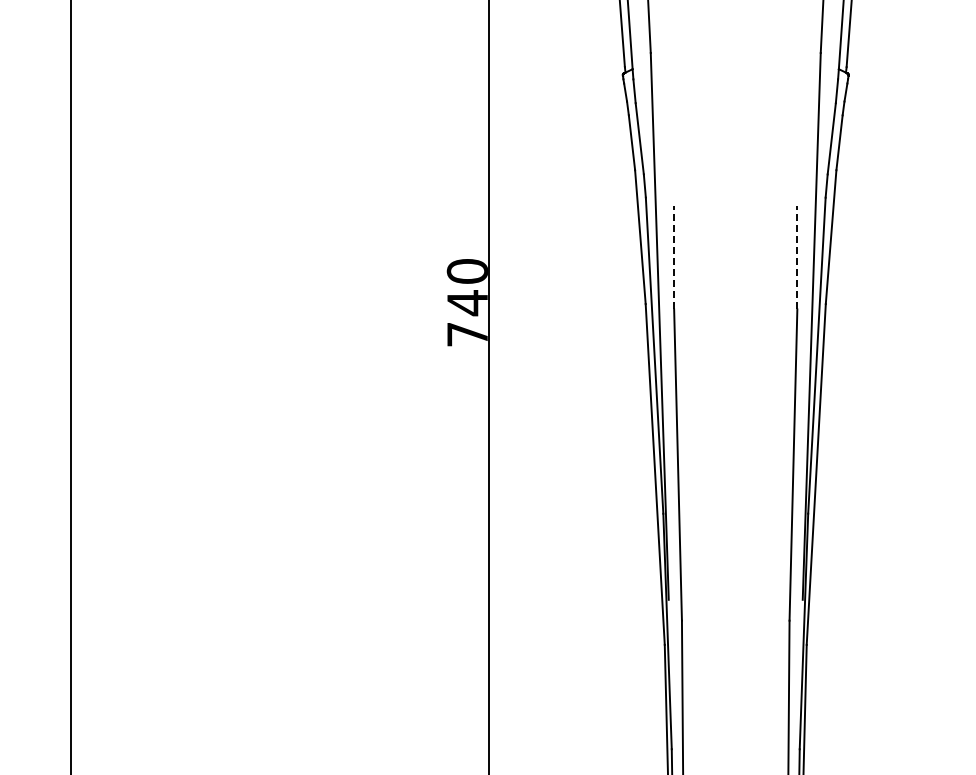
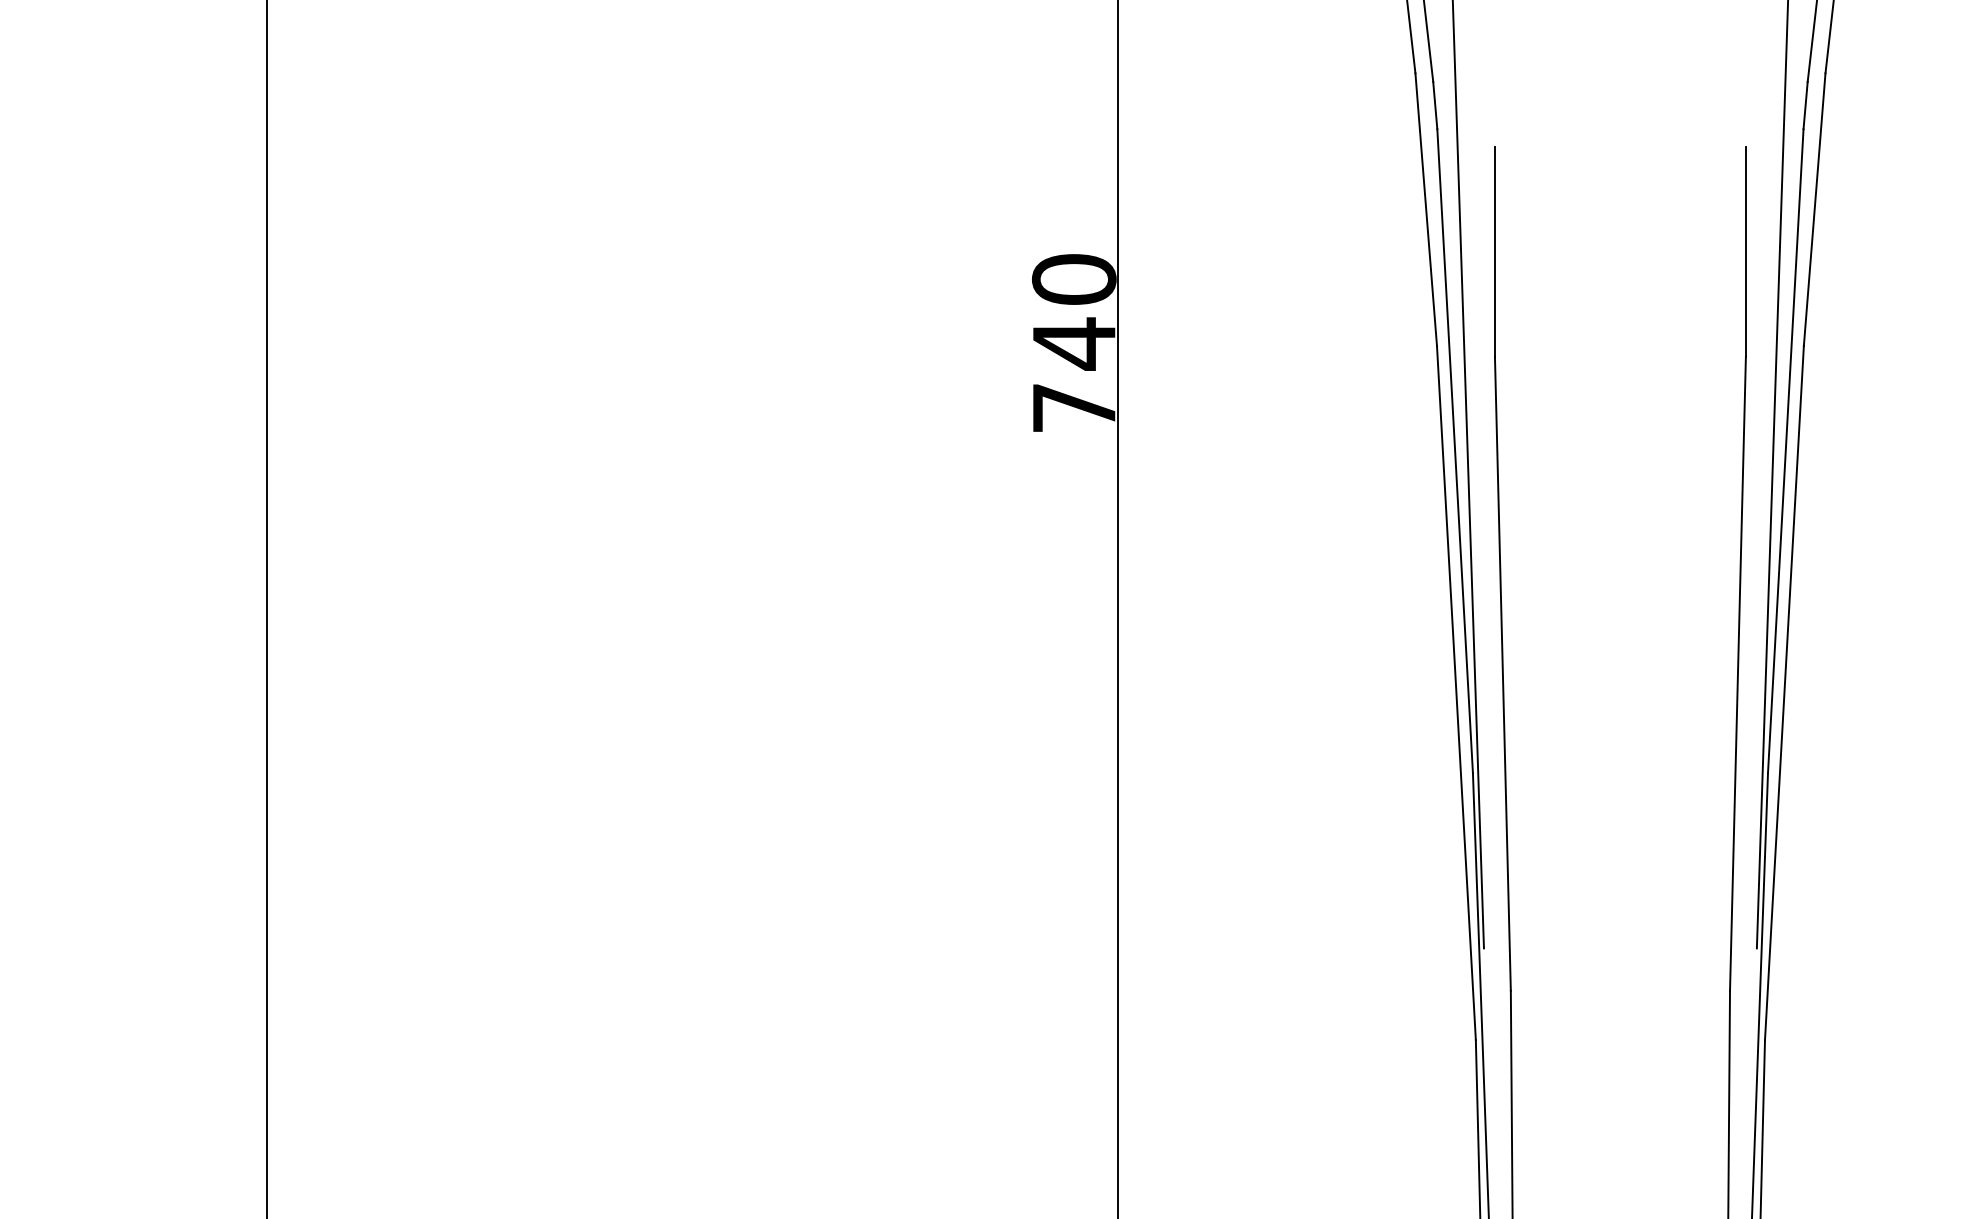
line: (674, 257) -> (1495, 251), dashed -> solid
line: (797, 257) -> (1746, 251), dashed -> solid

